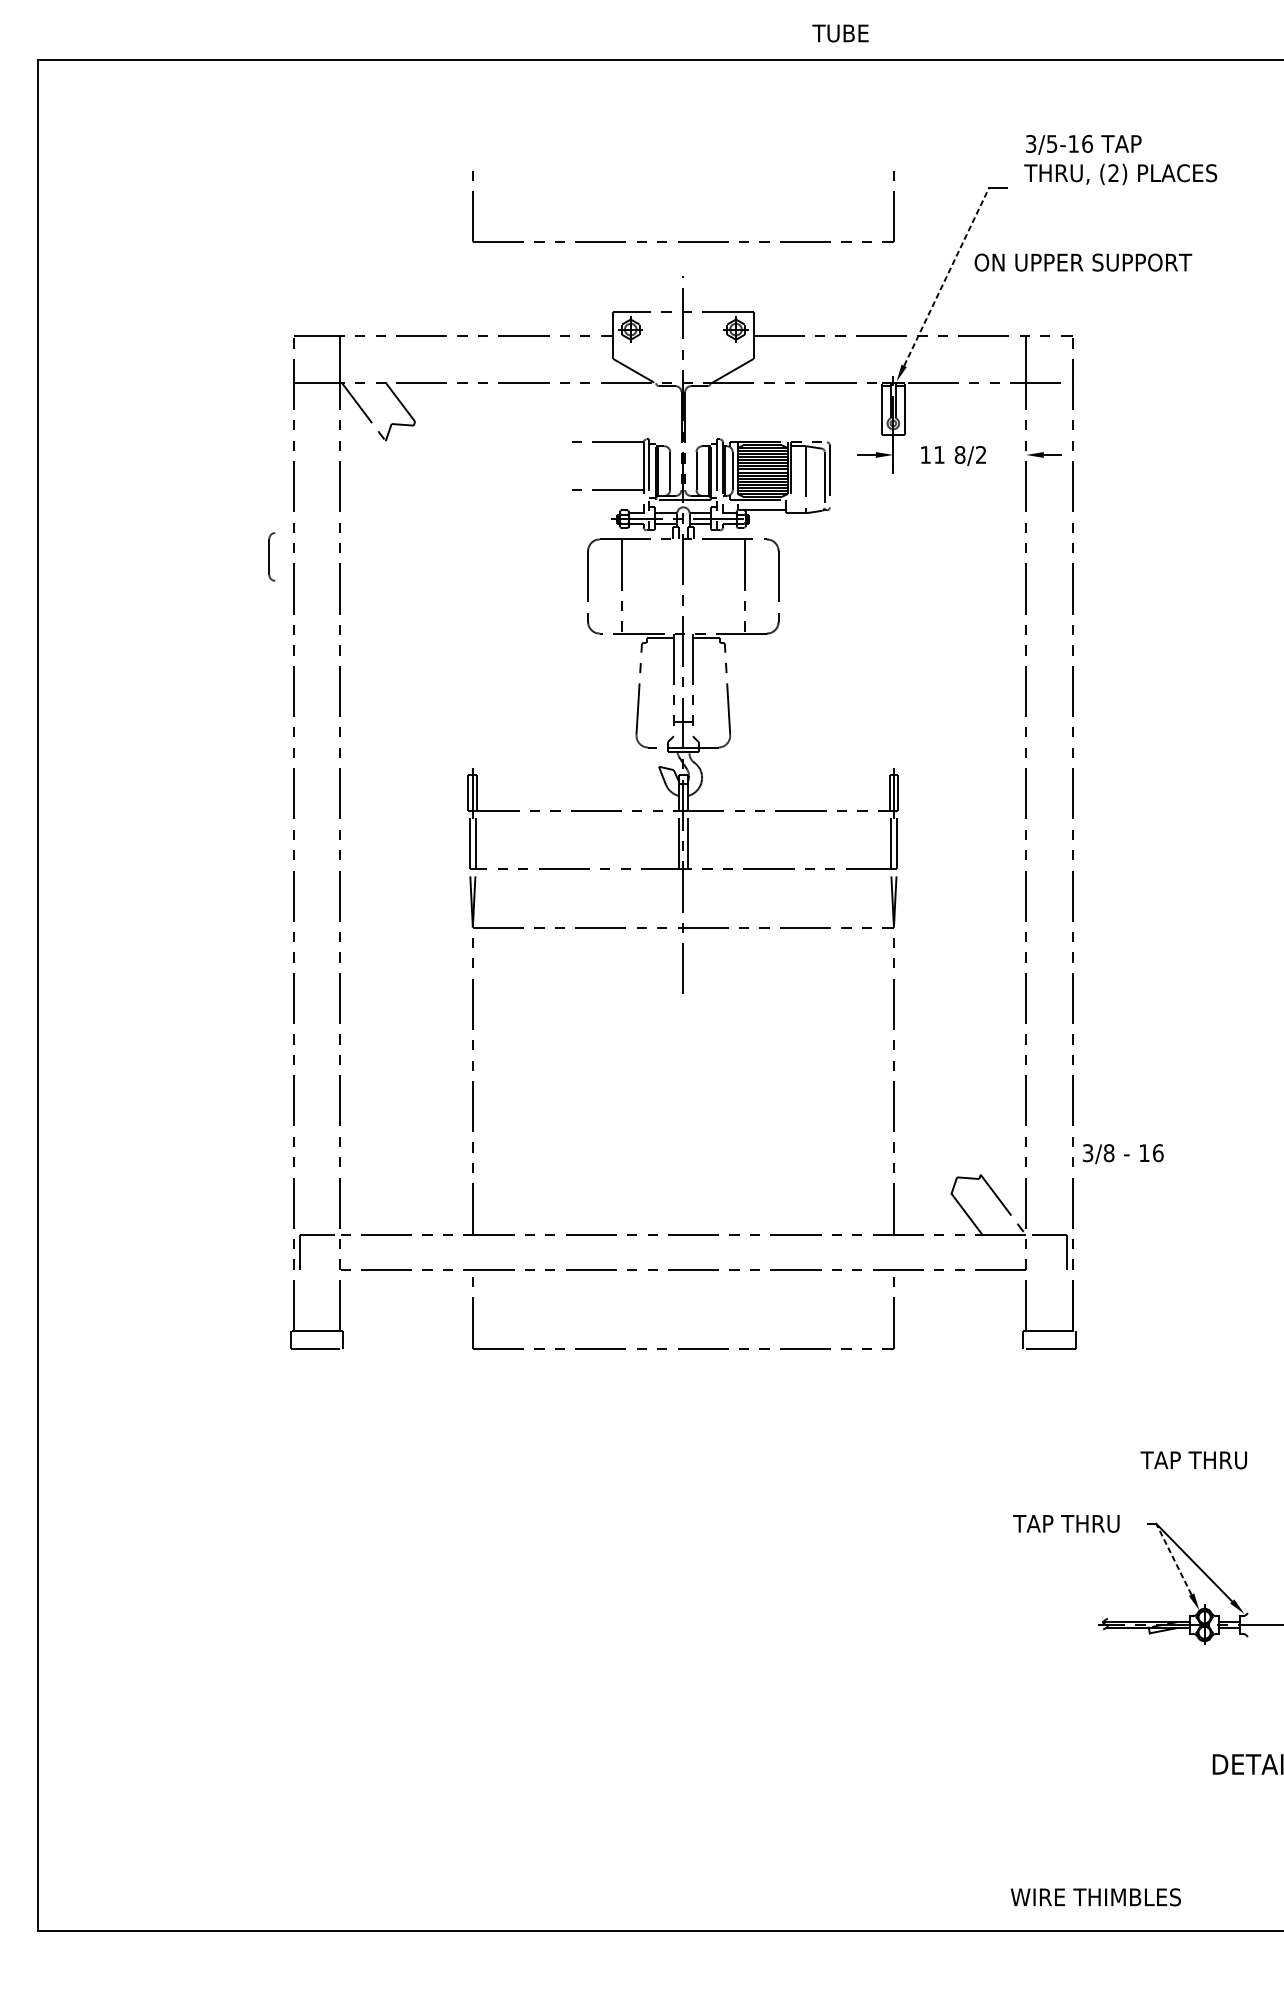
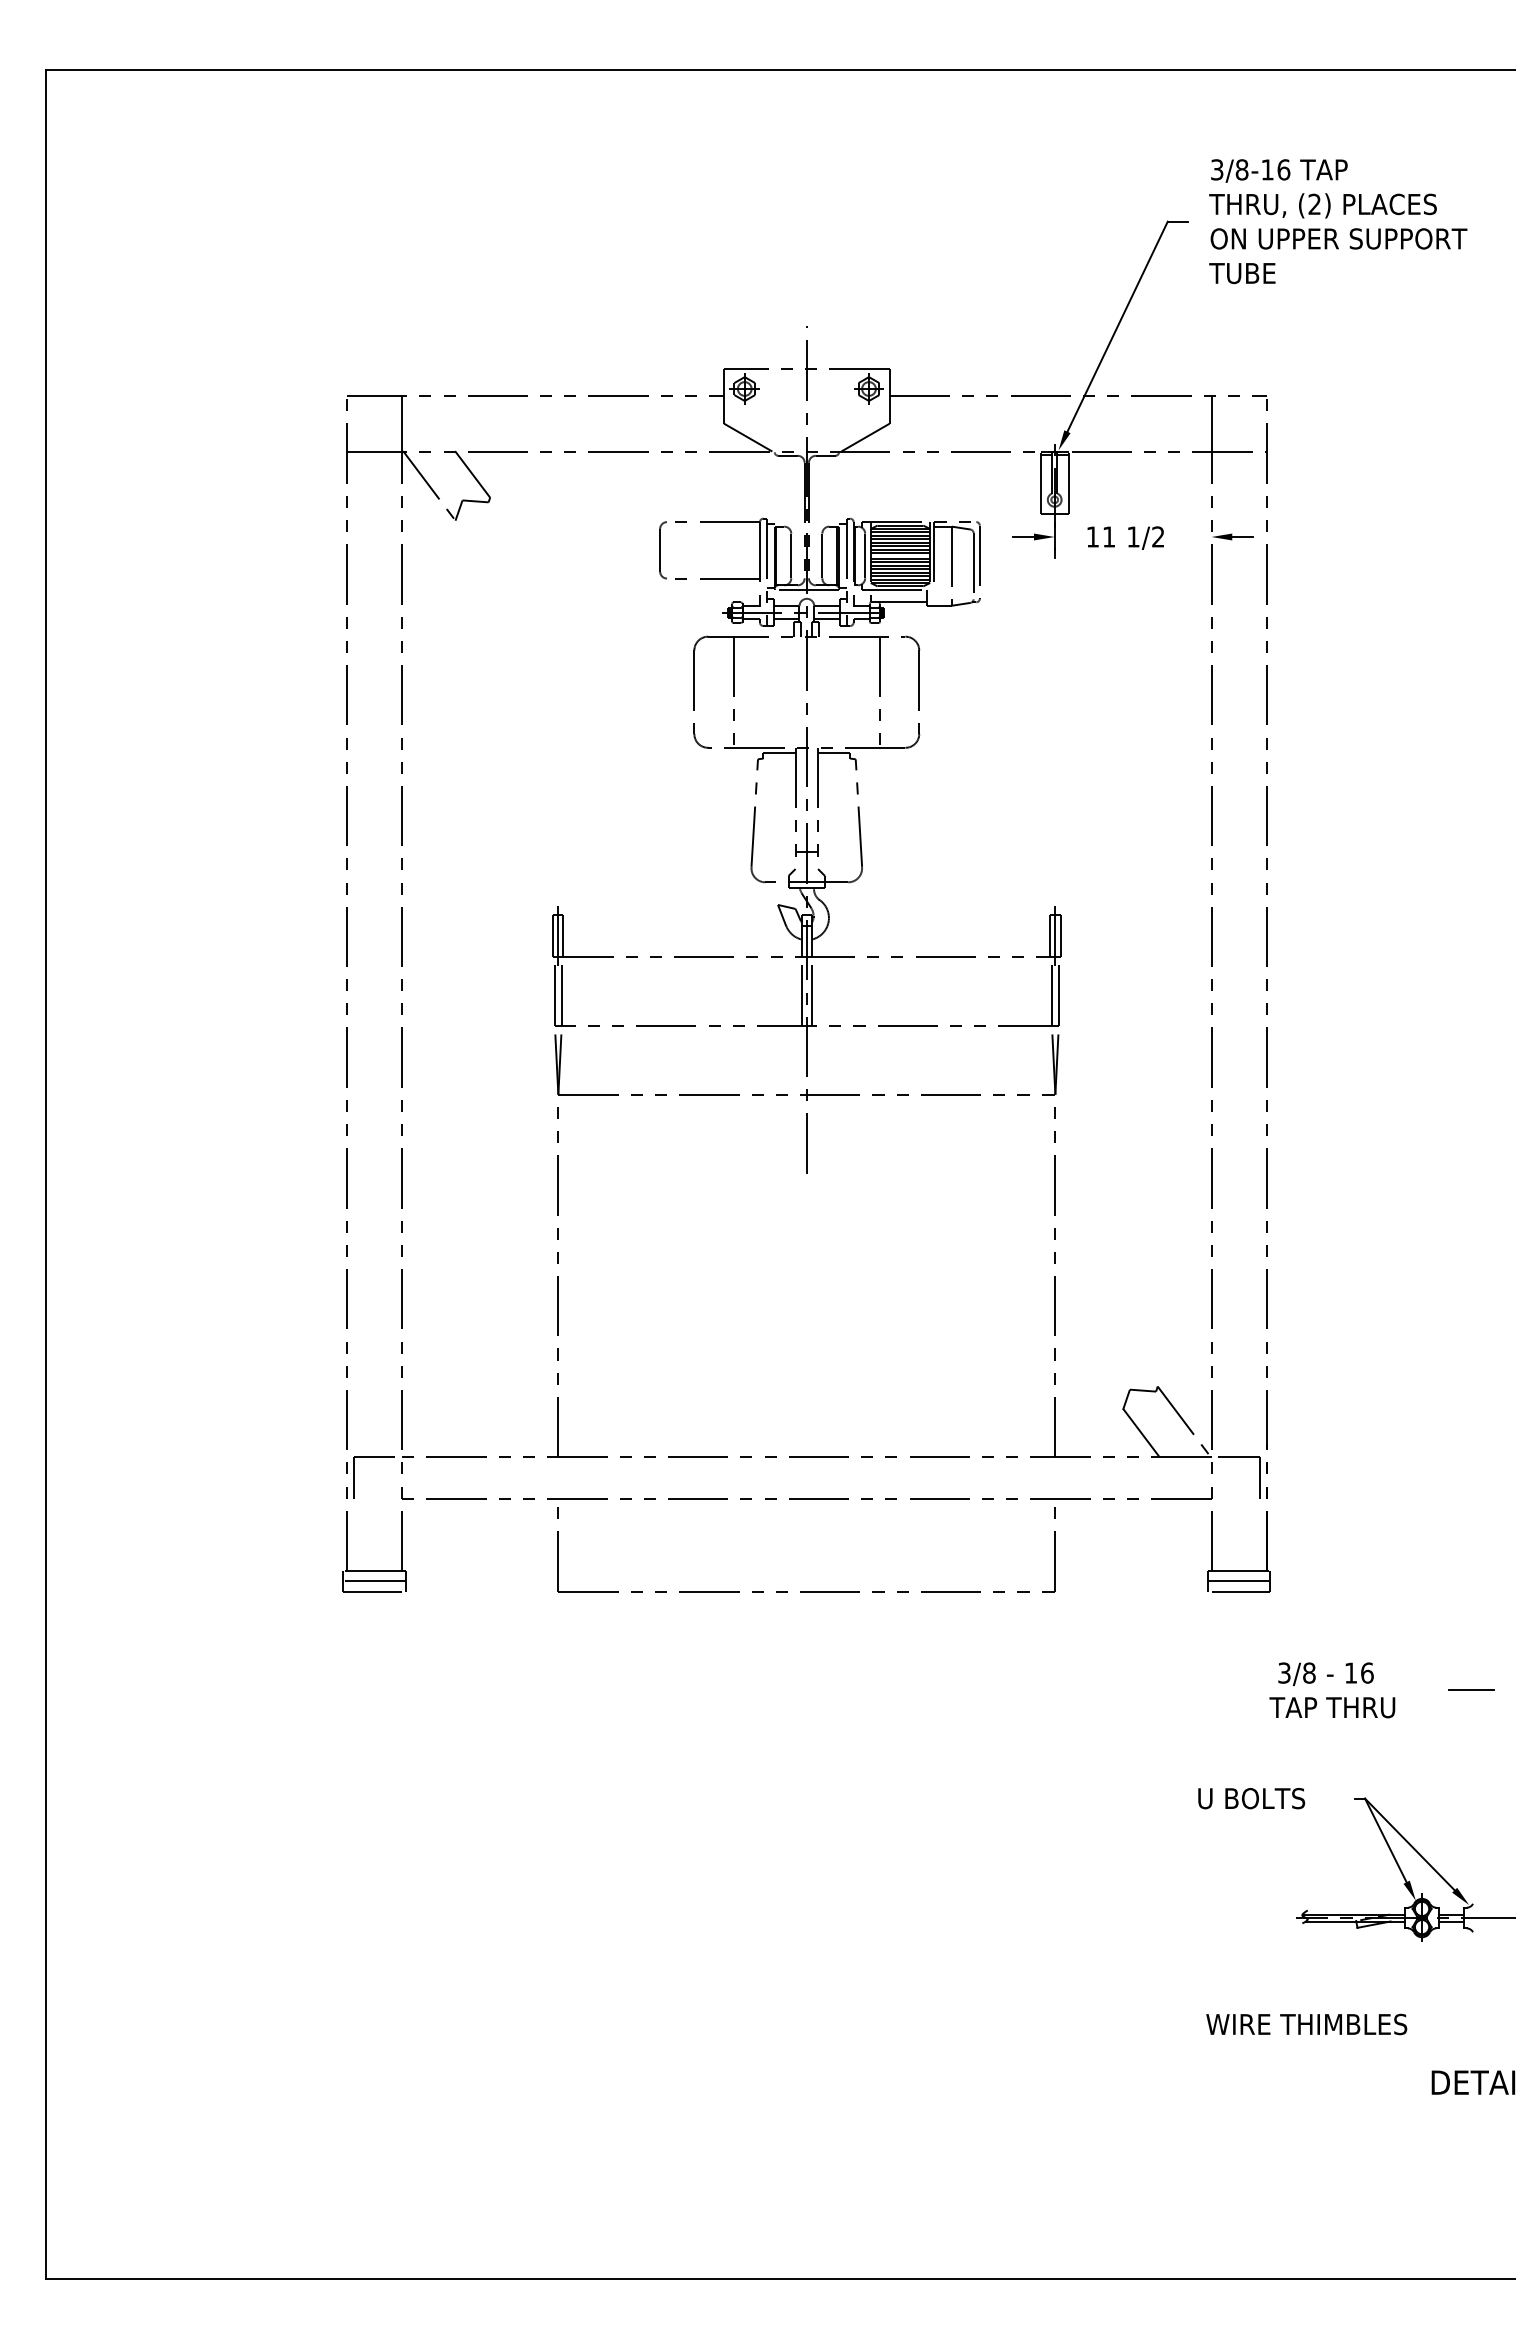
text: (840, 33) -> (1242, 273), moved
text: (1051, 143) -> (1241, 169), 3/5-16 -> 3/8-16
part: (683, 241) -> (806, 285), removed
text: (1082, 262) -> (1338, 238), moved
line: (946, 276) -> (1117, 326), dashed -> solid
text: (960, 454) -> (1133, 536), 8/2 -> 1/2
part: (271, 557) -> (662, 550), moved
text: (1122, 1153) -> (1325, 1673), moved
line: (317, 1339) -> (374, 1581), added
line: (1049, 1339) -> (1239, 1581), added
line: (1246, 1431) -> (1471, 1689), added
text: (1193, 1460) -> (1332, 1707), moved
text: (1066, 1523) -> (1258, 1798), TAP THRU -> U BOLTS
line: (1173, 1559) -> (1385, 1840), dashed -> solid
text: (1095, 1897) -> (1306, 2024), moved

